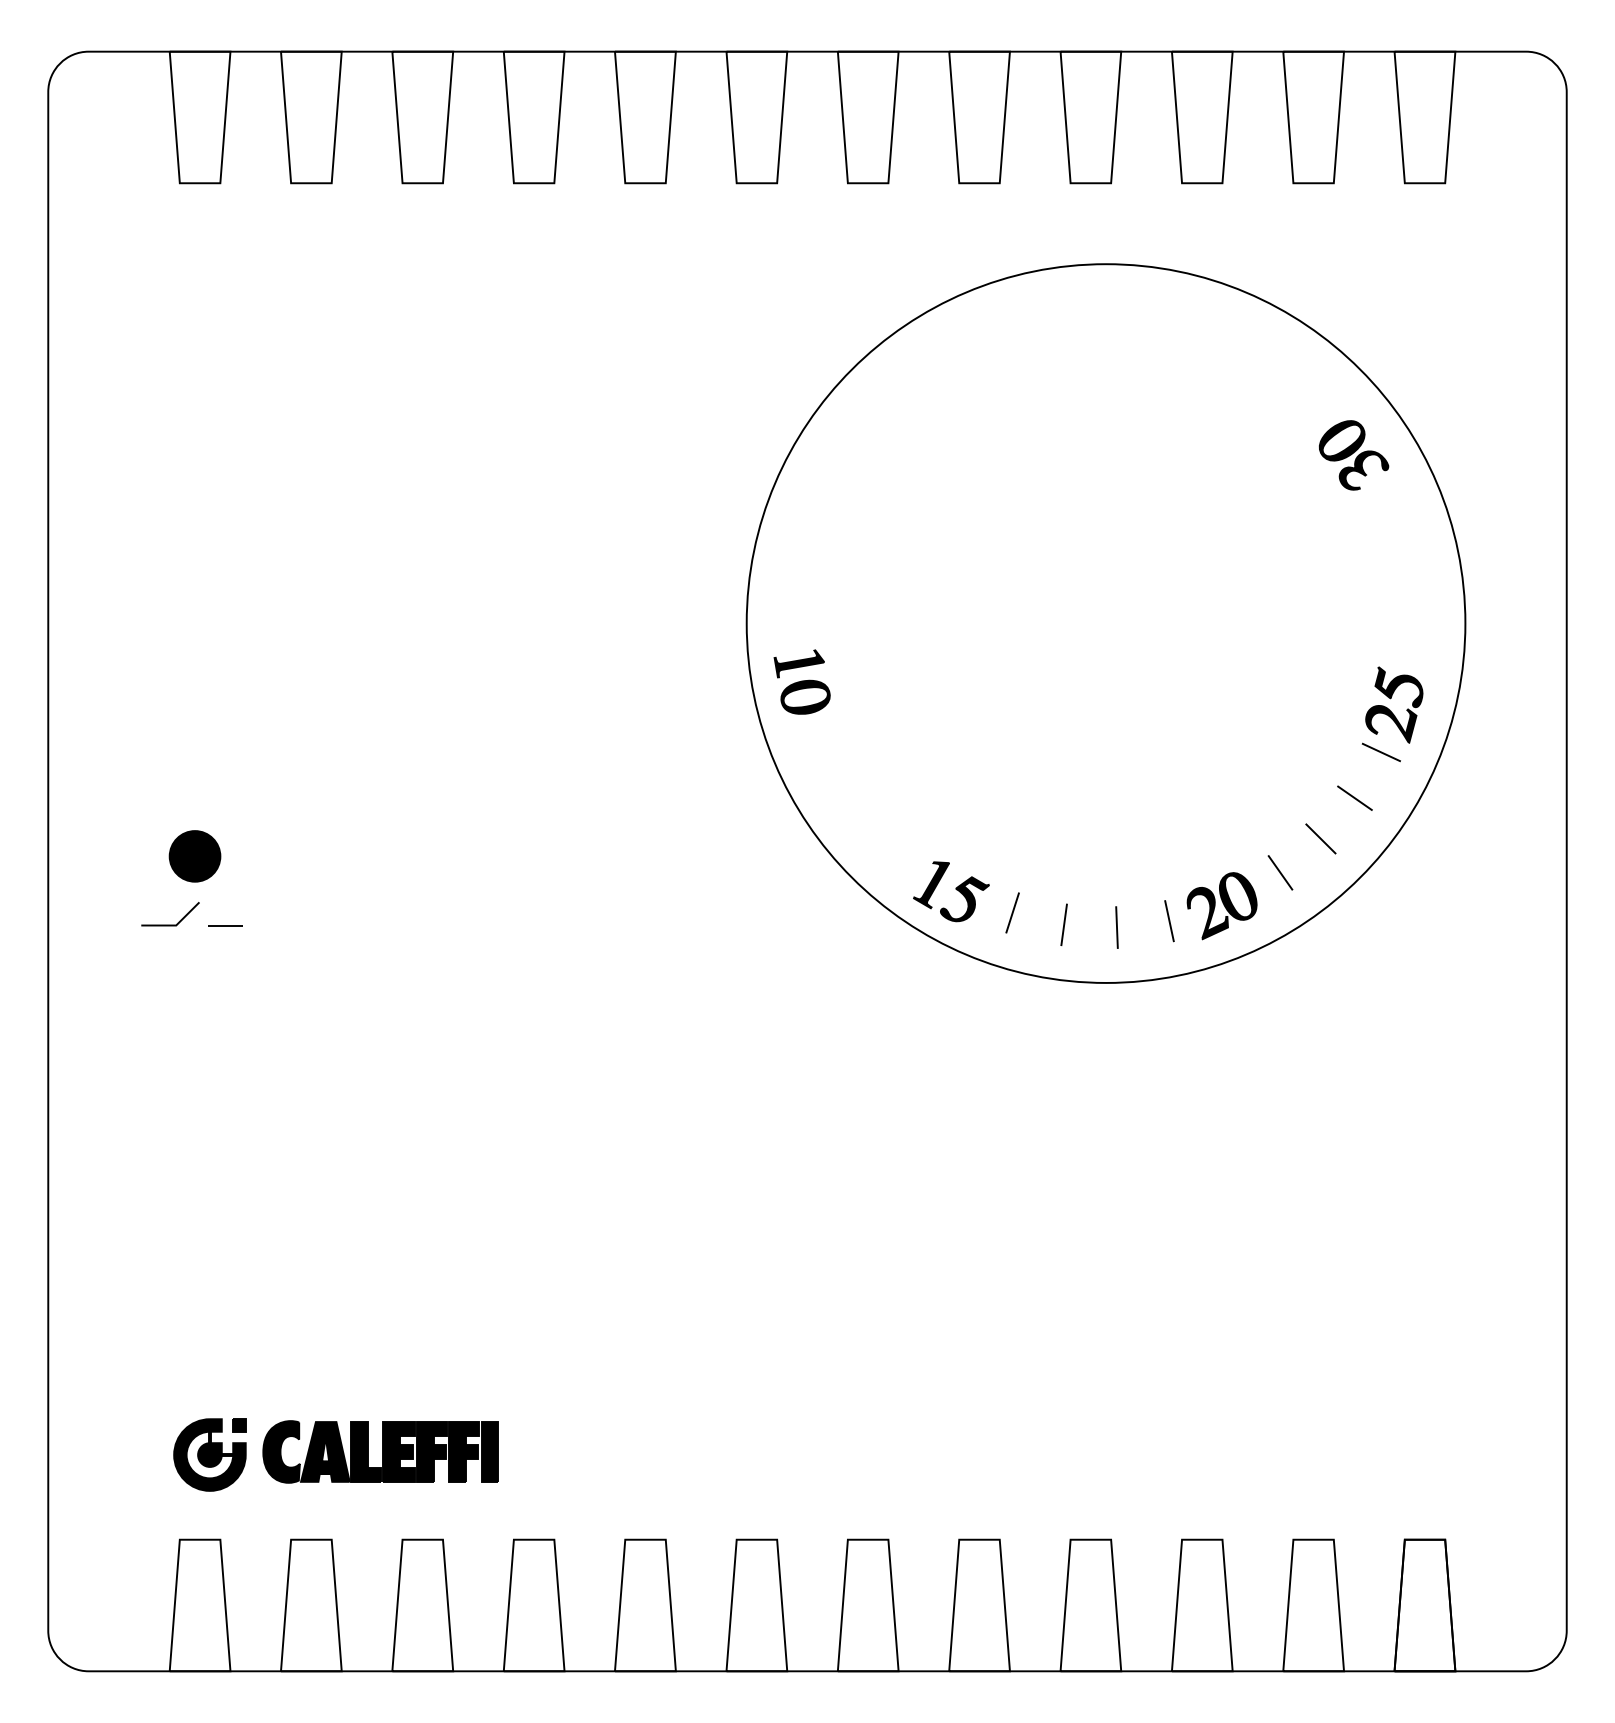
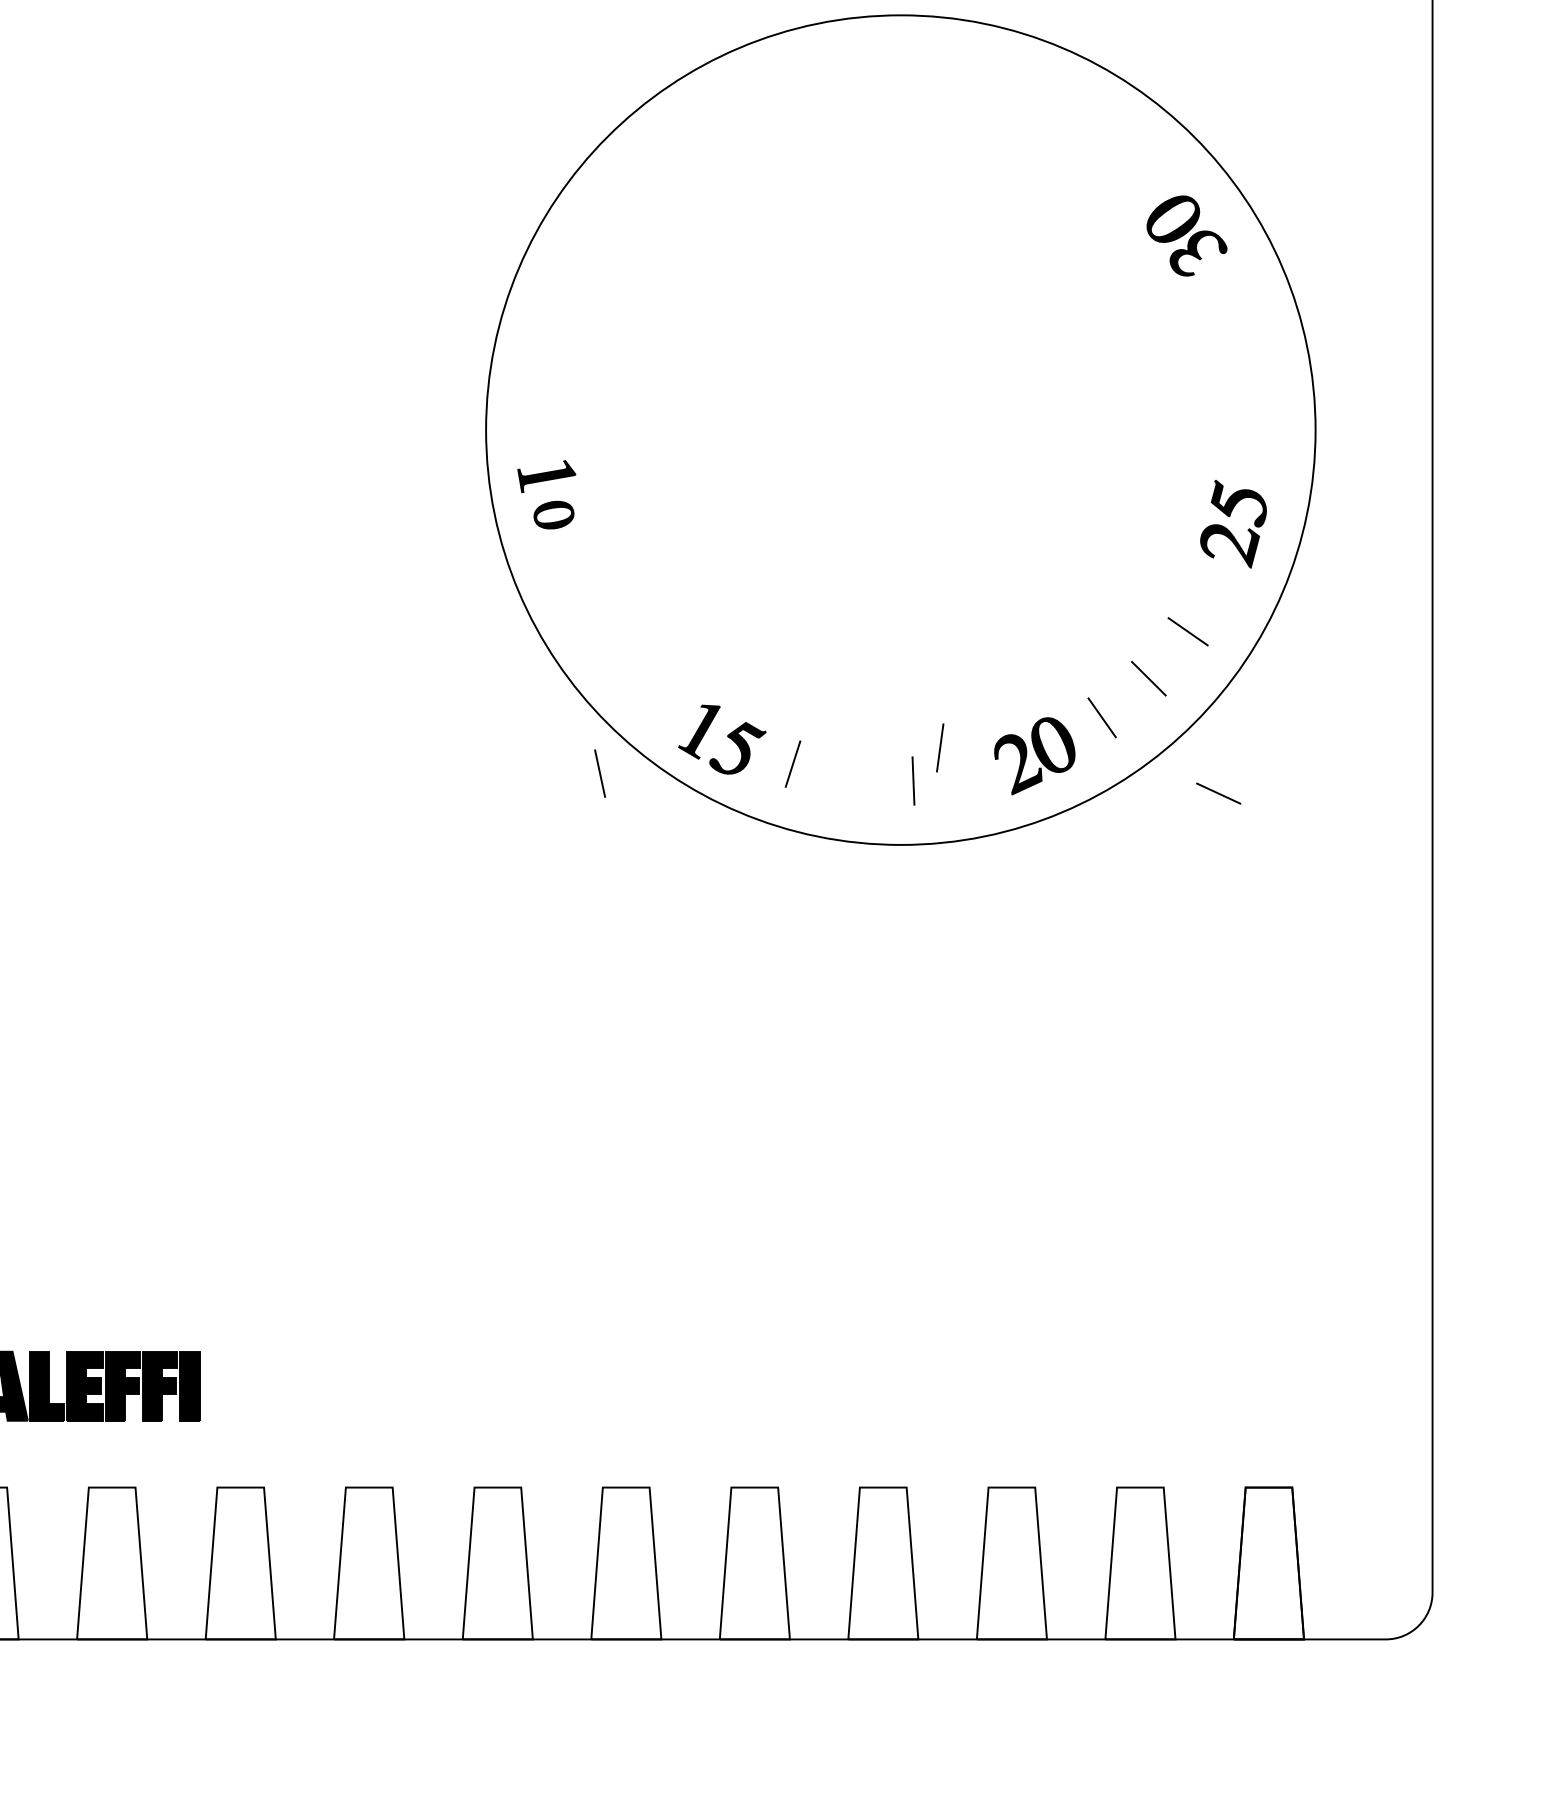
part: (805, 696) -> (553, 514), size x0.7
line: (1380, 752) -> (1217, 793), moved
line: (1169, 921) -> (600, 774), moved
line: (1063, 924) -> (939, 747), moved

